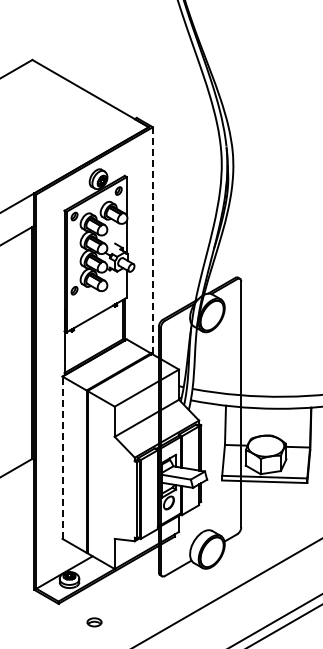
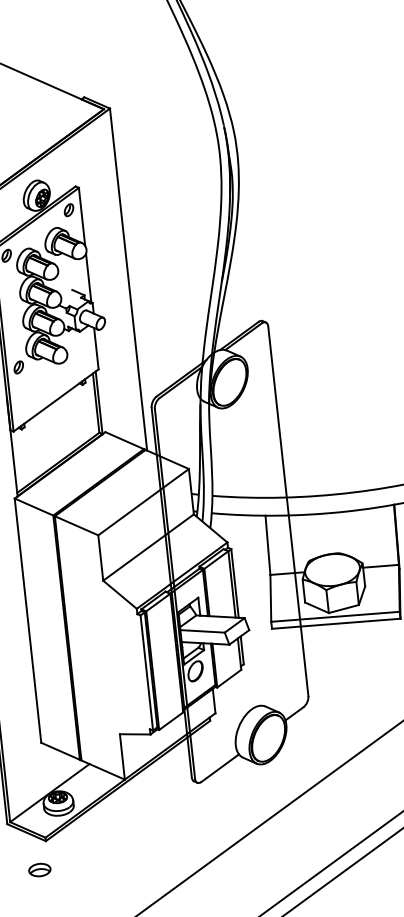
line: (152, 240) -> (127, 279), dashed -> solid
line: (62, 457) -> (27, 620), dashed -> solid
part: (94, 622) -> (39, 870), moved

